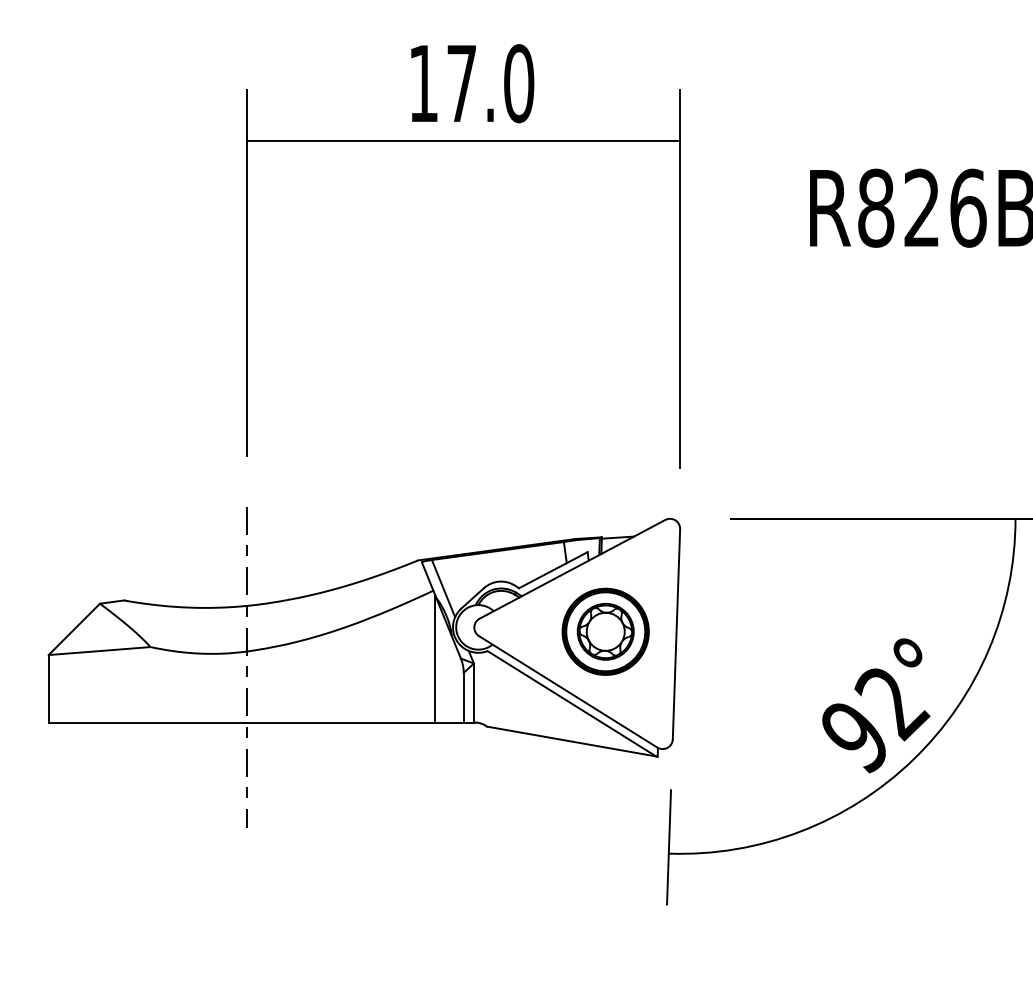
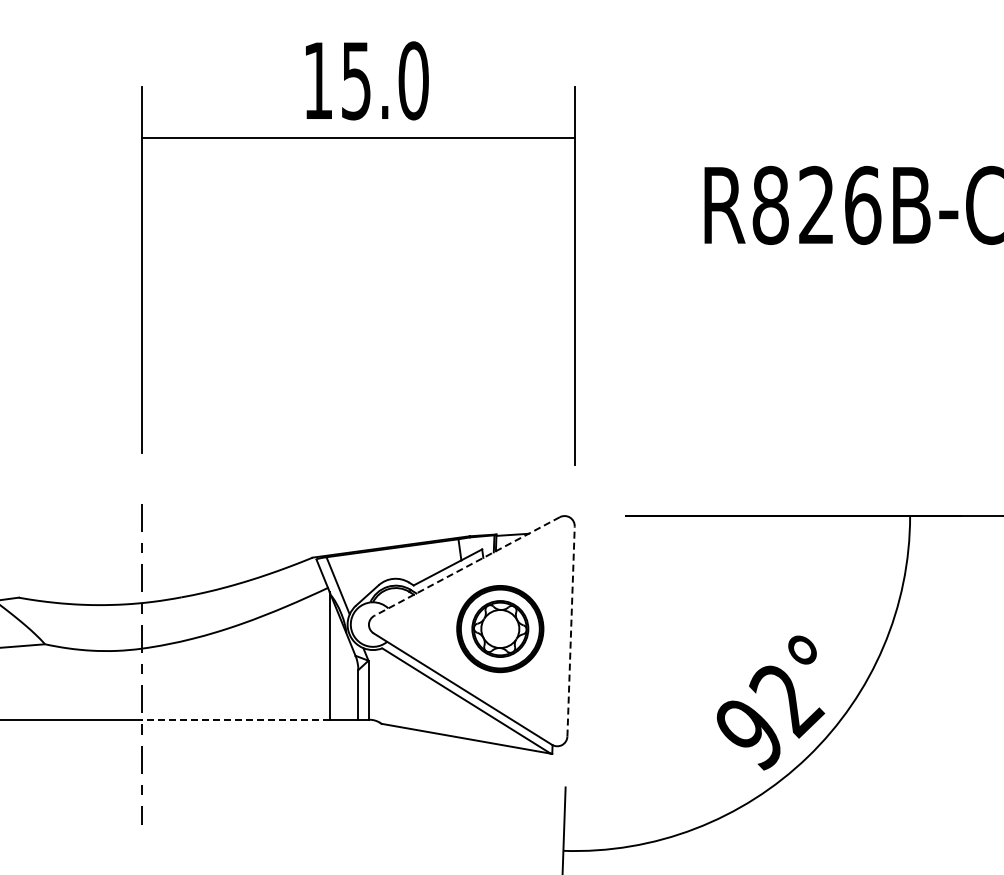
text: (461, 84) -> (356, 81), 17.0 -> 15.0
line: (572, 569) -> (467, 566), solid -> dashed
line: (676, 633) -> (571, 630), solid -> dashed
line: (341, 722) -> (236, 719), solid -> dashed

